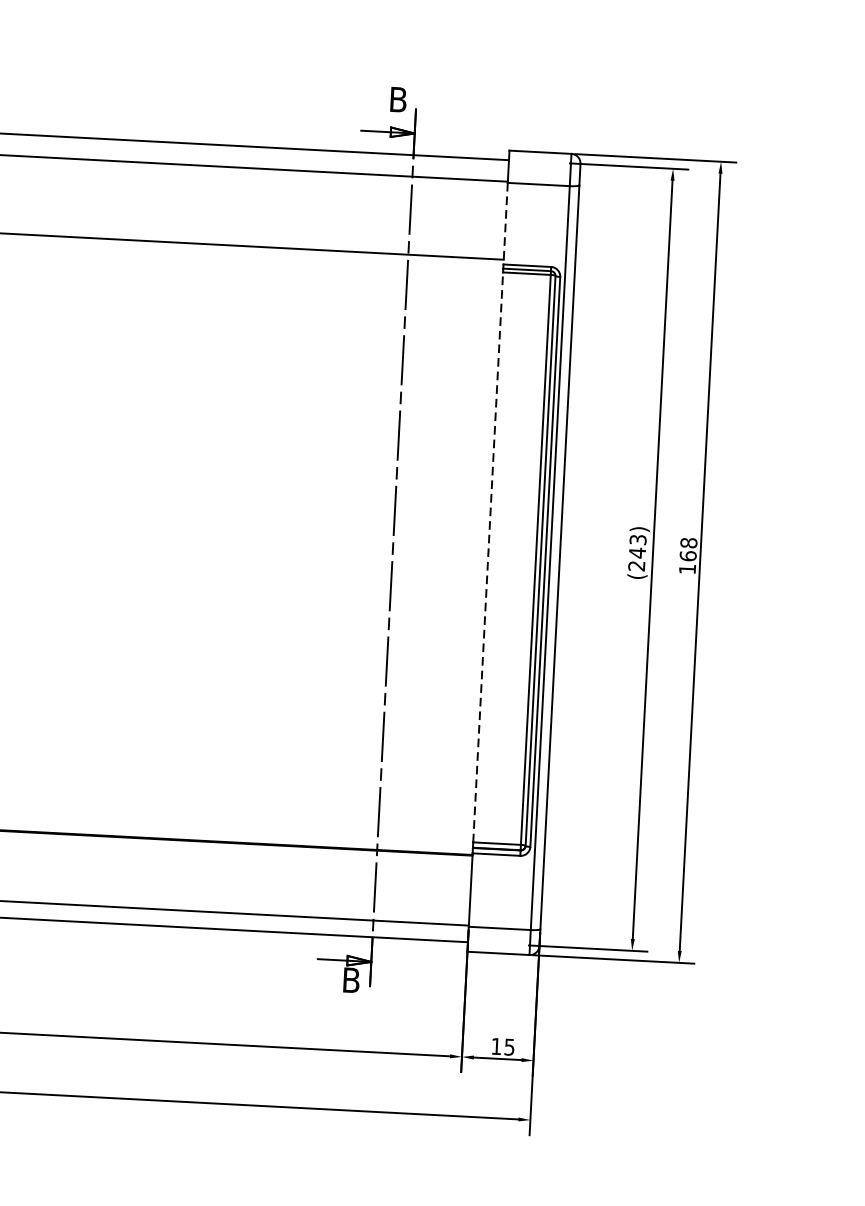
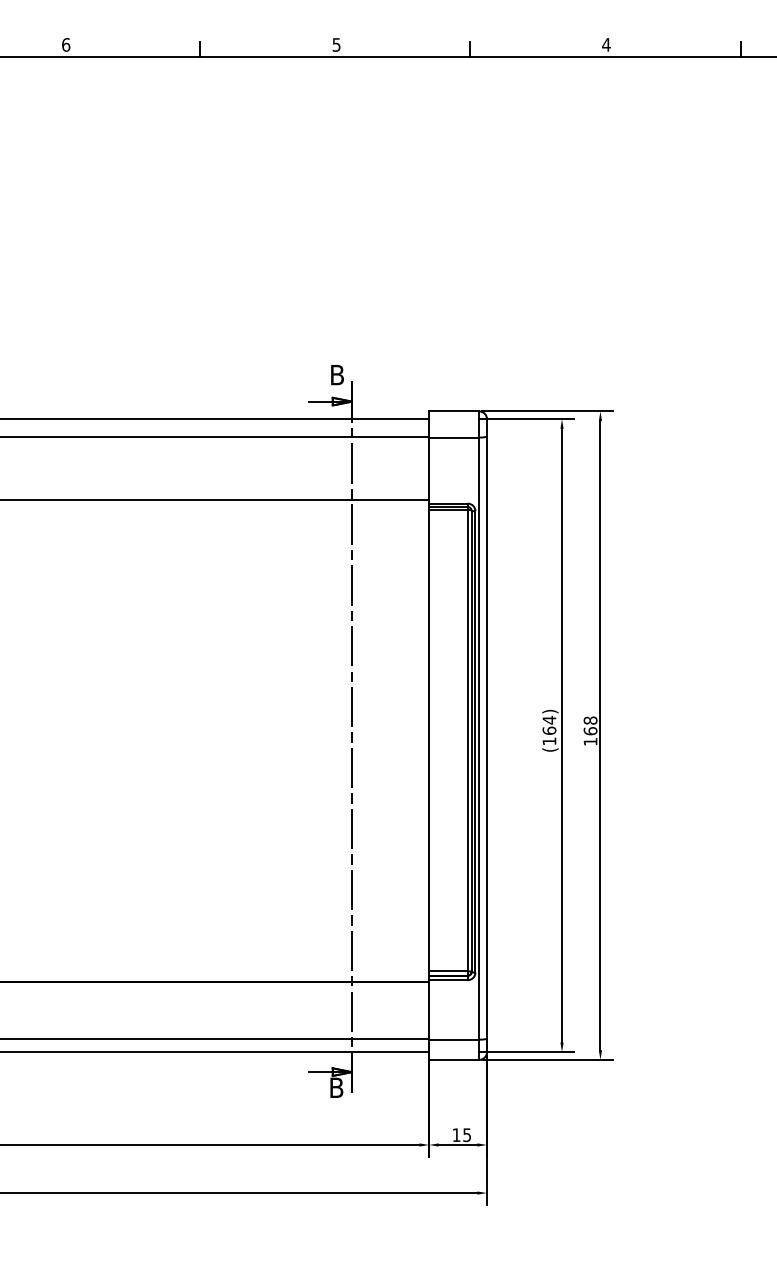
line: (506, 224) -> (429, 471), dashed -> solid
text: (637, 552) -> (549, 730), (243) -> (164)
line: (488, 557) -> (429, 740), dashed -> solid

